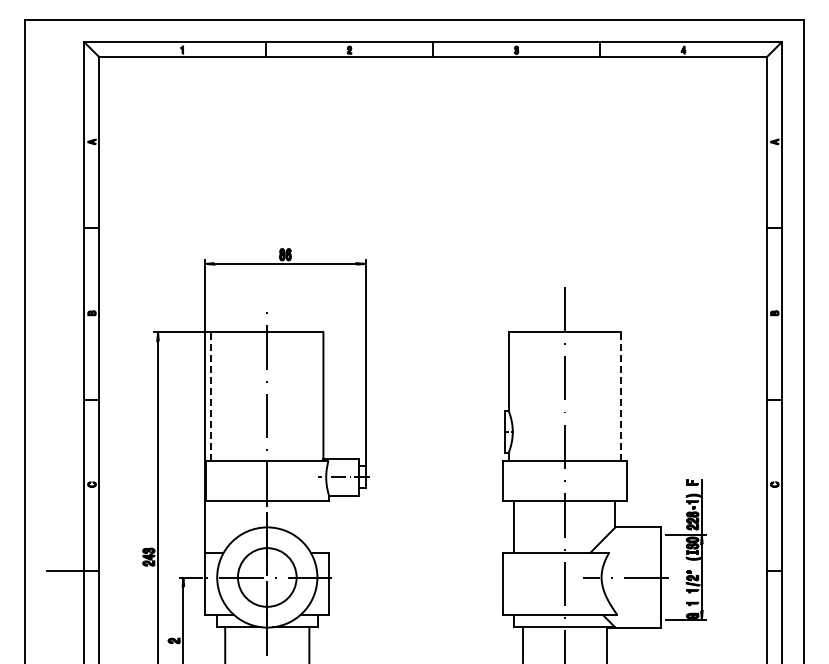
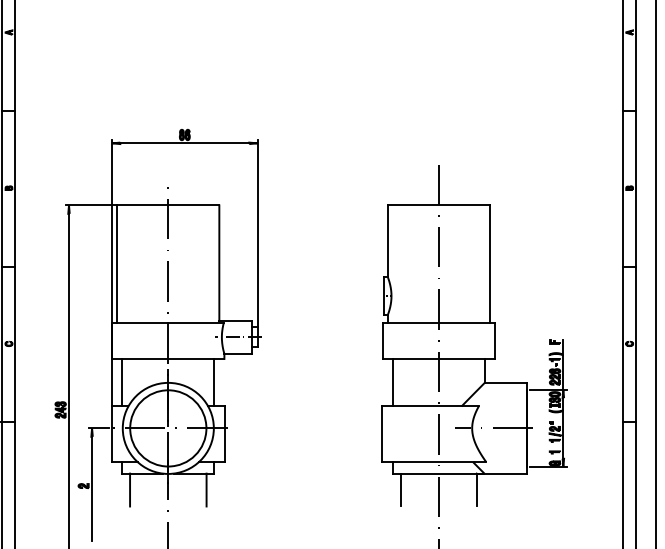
line: (211, 396) -> (117, 263), dashed -> solid
line: (621, 396) -> (490, 263), dashed -> solid
line: (216, 527) -> (122, 382), added
line: (317, 527) -> (213, 382), added
circle: (267, 577) -> (168, 428), size x1.43

